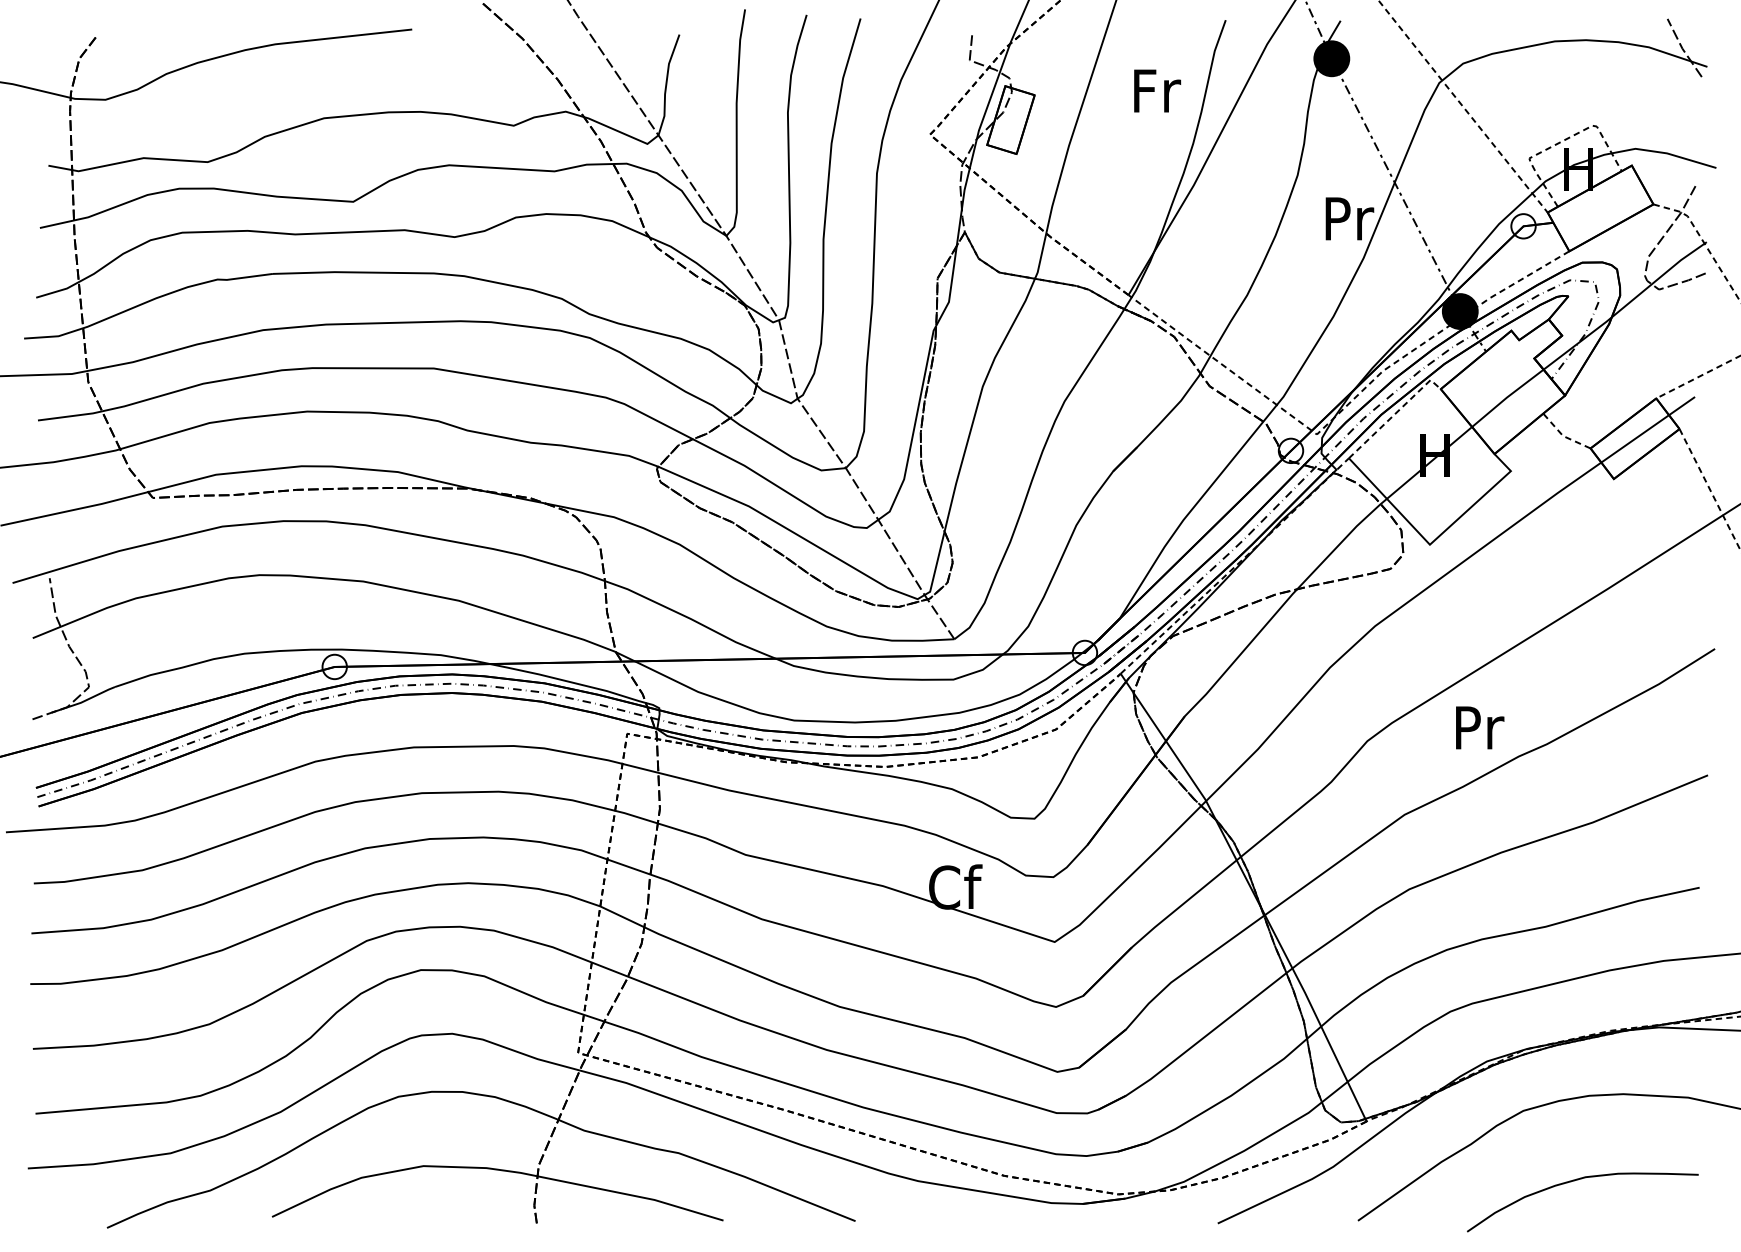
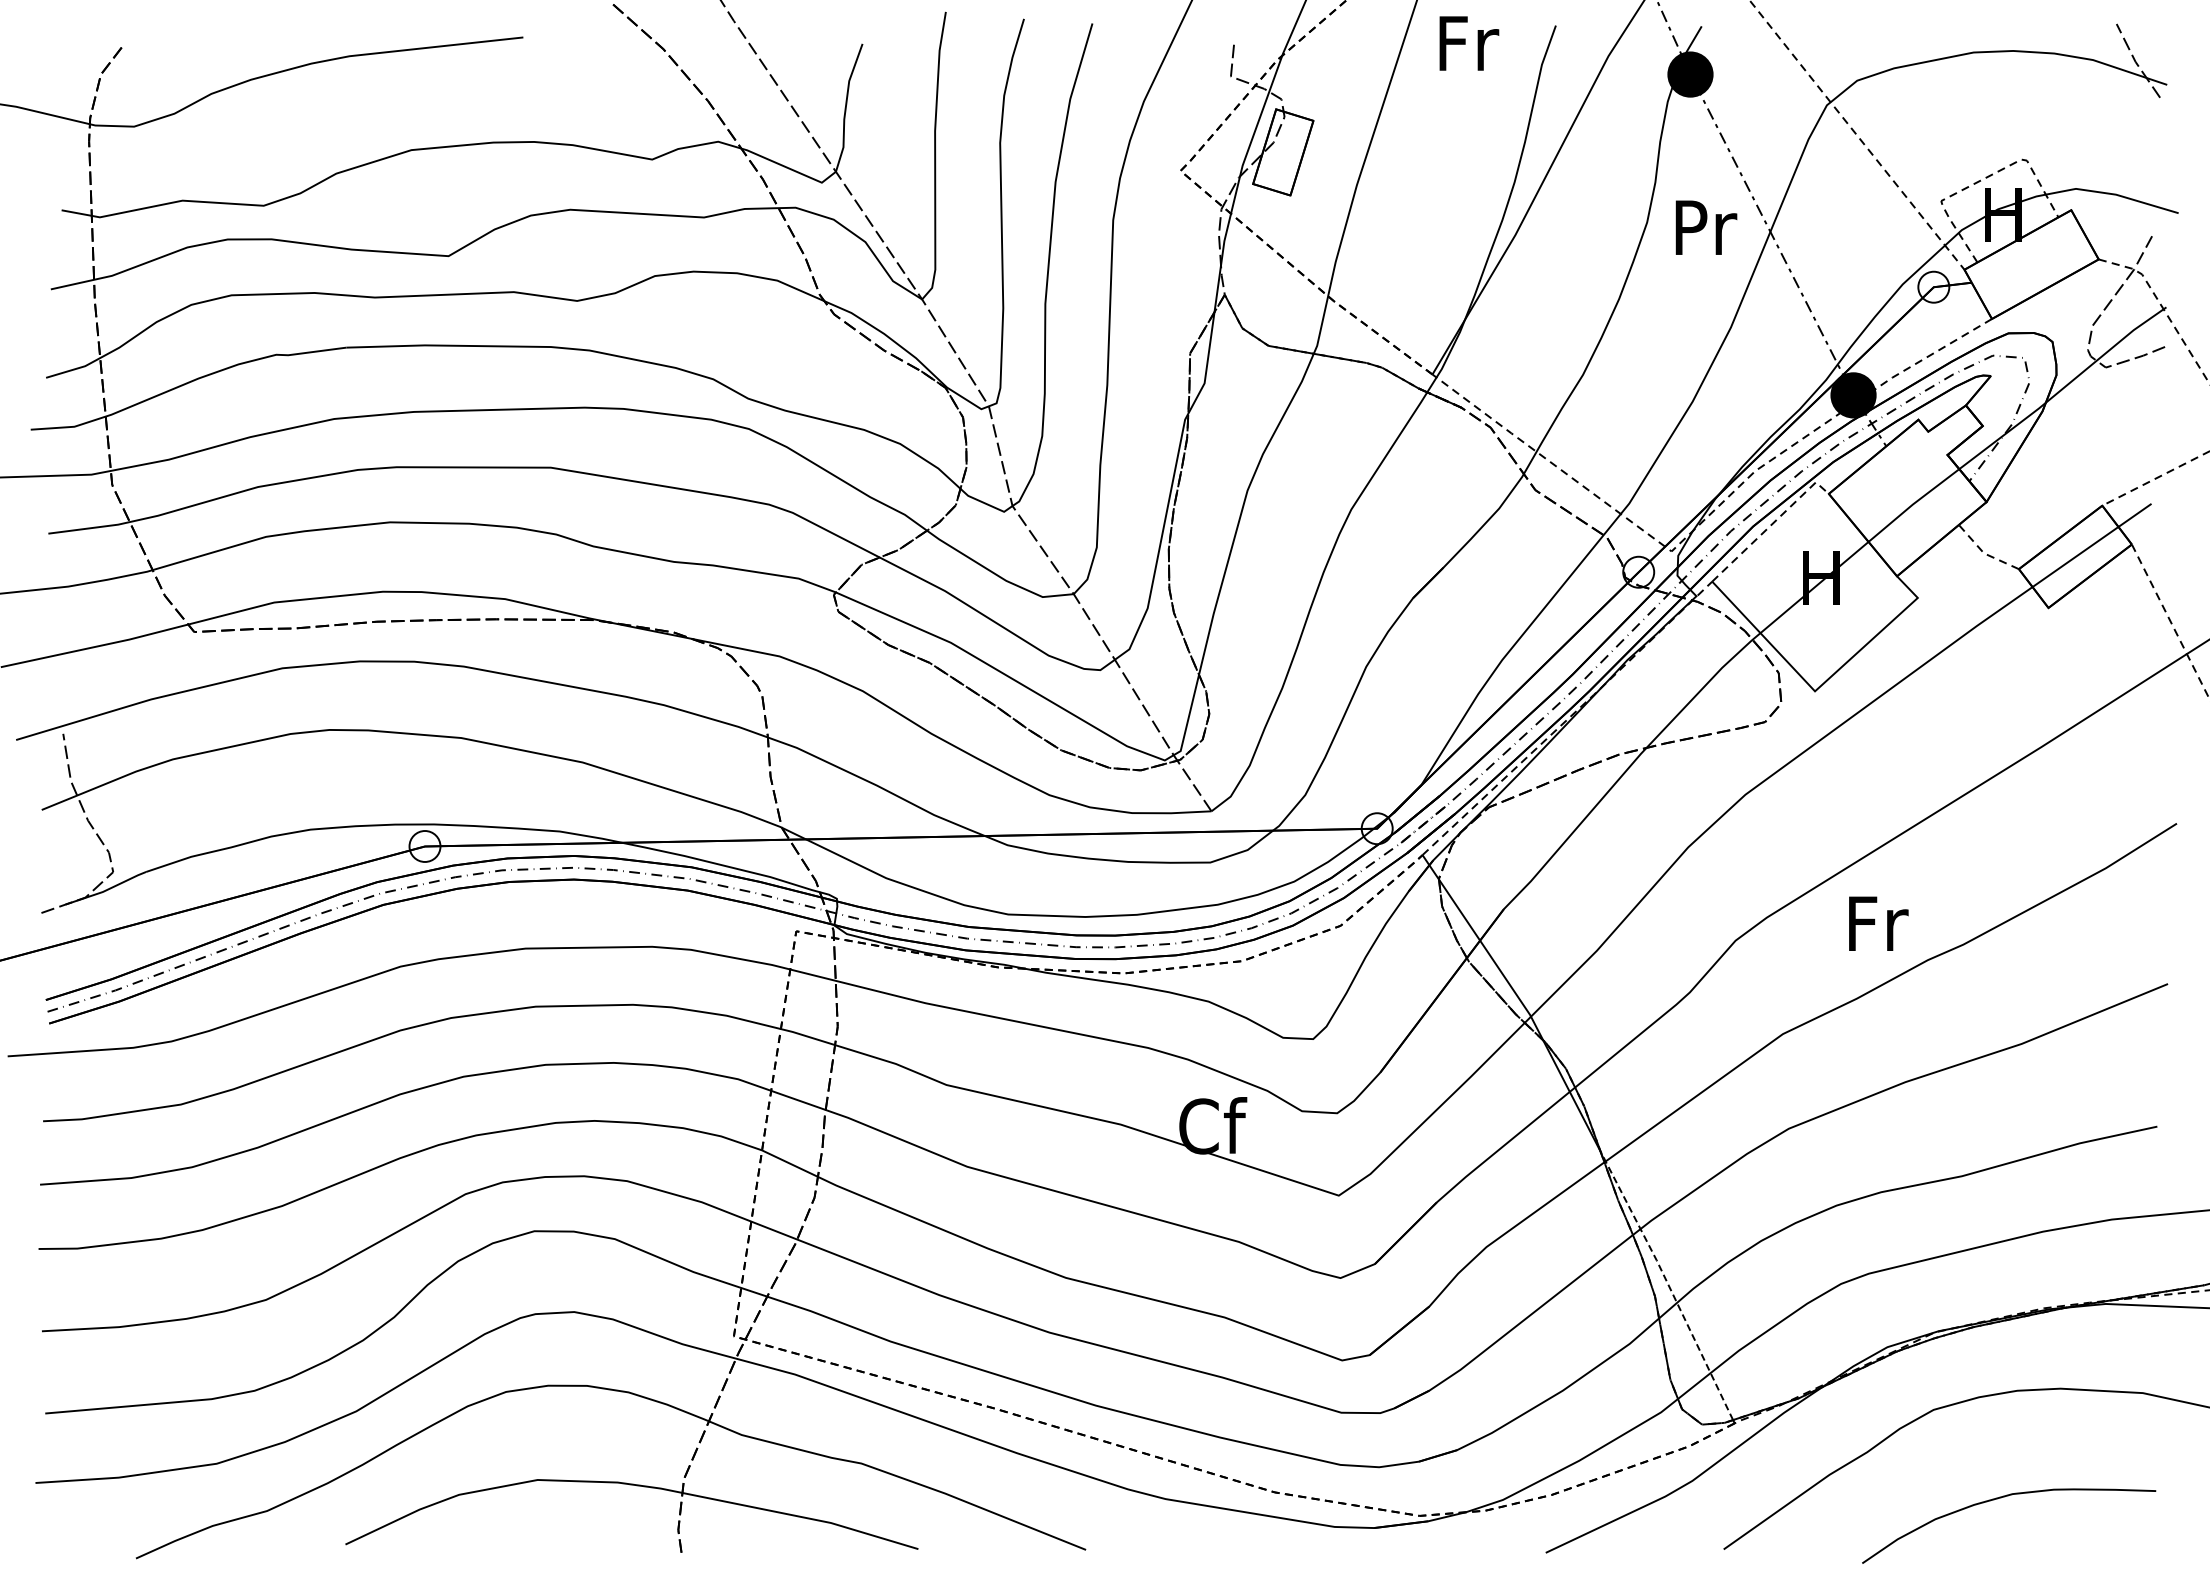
text: (1157, 91) -> (1469, 43), moved
text: (1349, 218) -> (1706, 227), moved
text: (1479, 727) -> (1878, 923), Pr -> Fr
line: (1314, 1012) -> (1668, 1284), solid -> dashed

